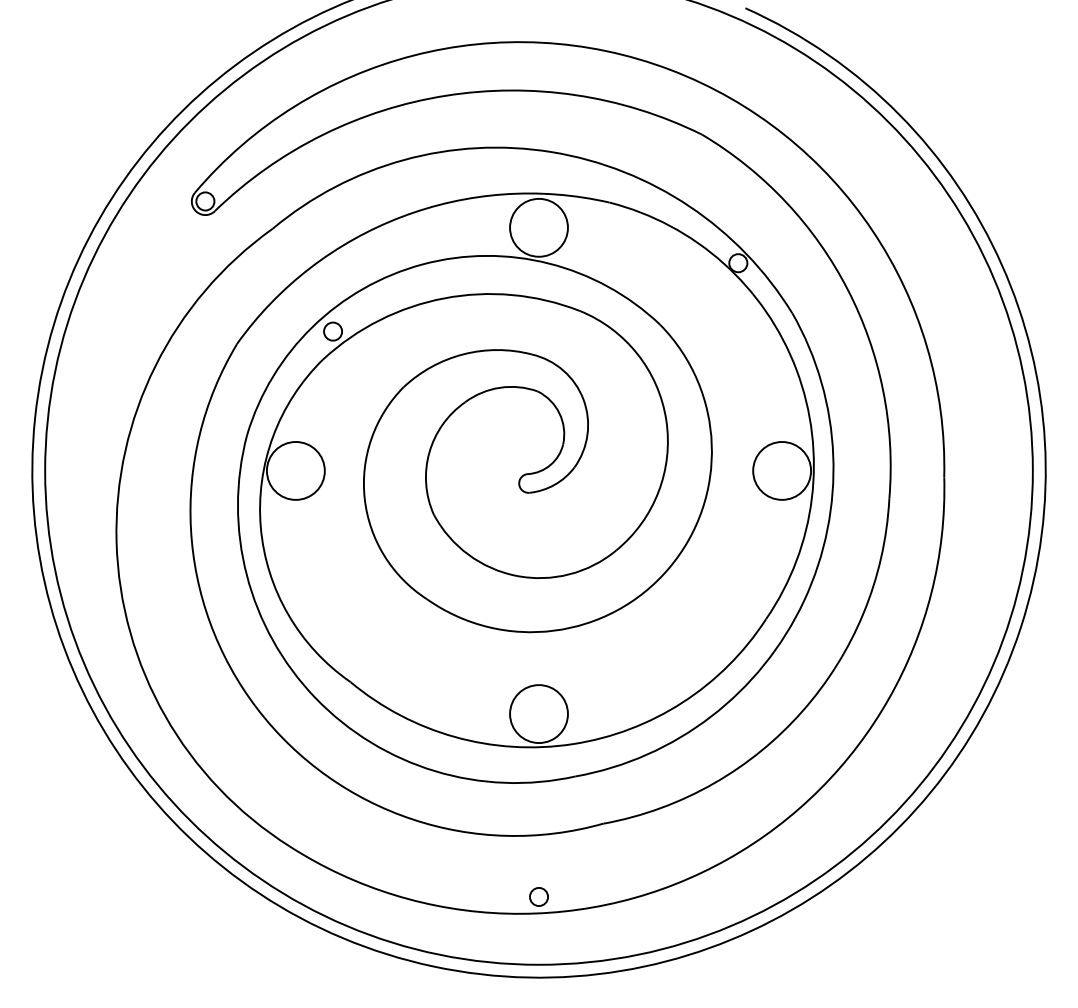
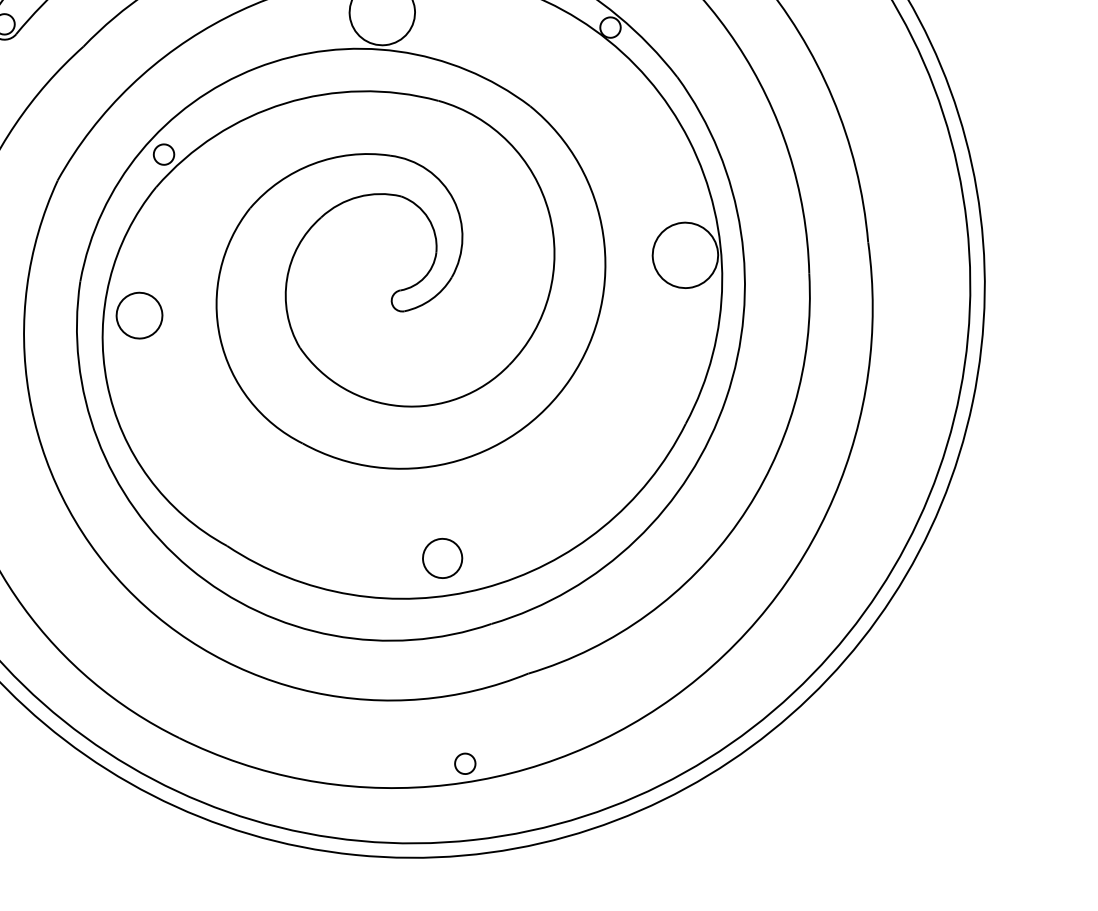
circle: (295, 470) -> (139, 315), size x0.7
circle: (538, 714) -> (442, 559), size x0.6

